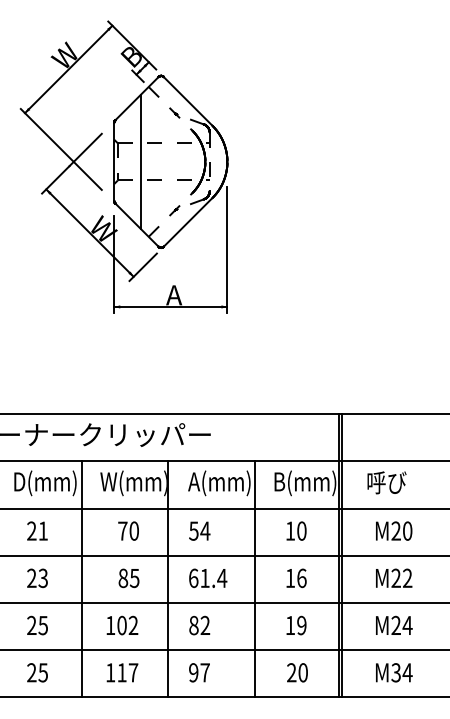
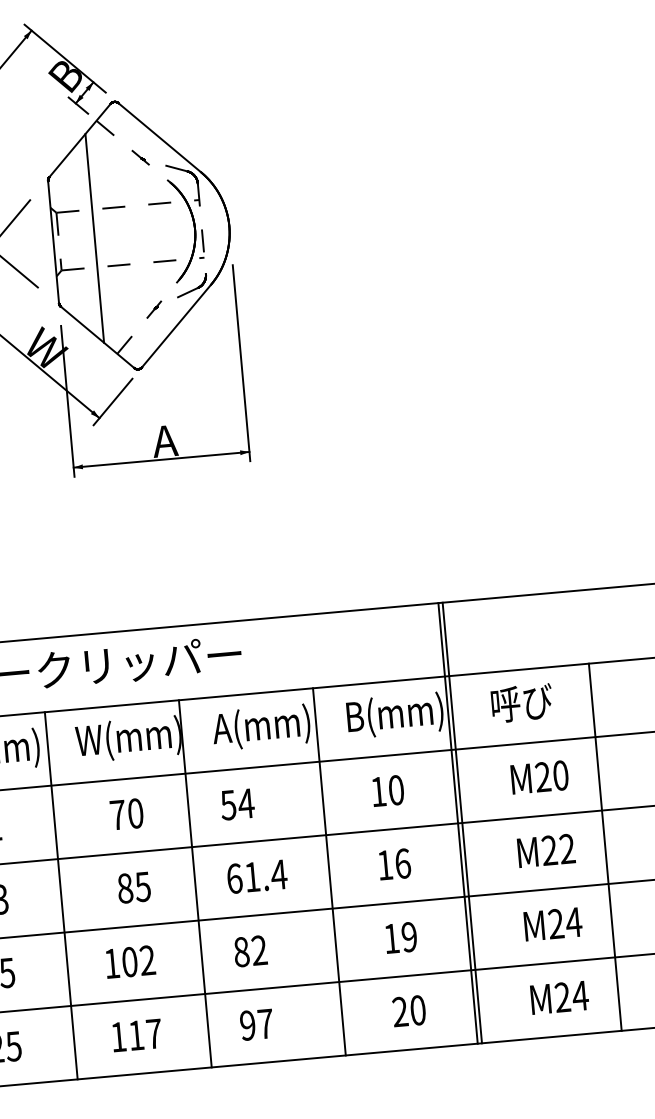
line: (431, 579) -> (604, 847), added
text: (395, 672) -> (561, 997), M34 -> M24

